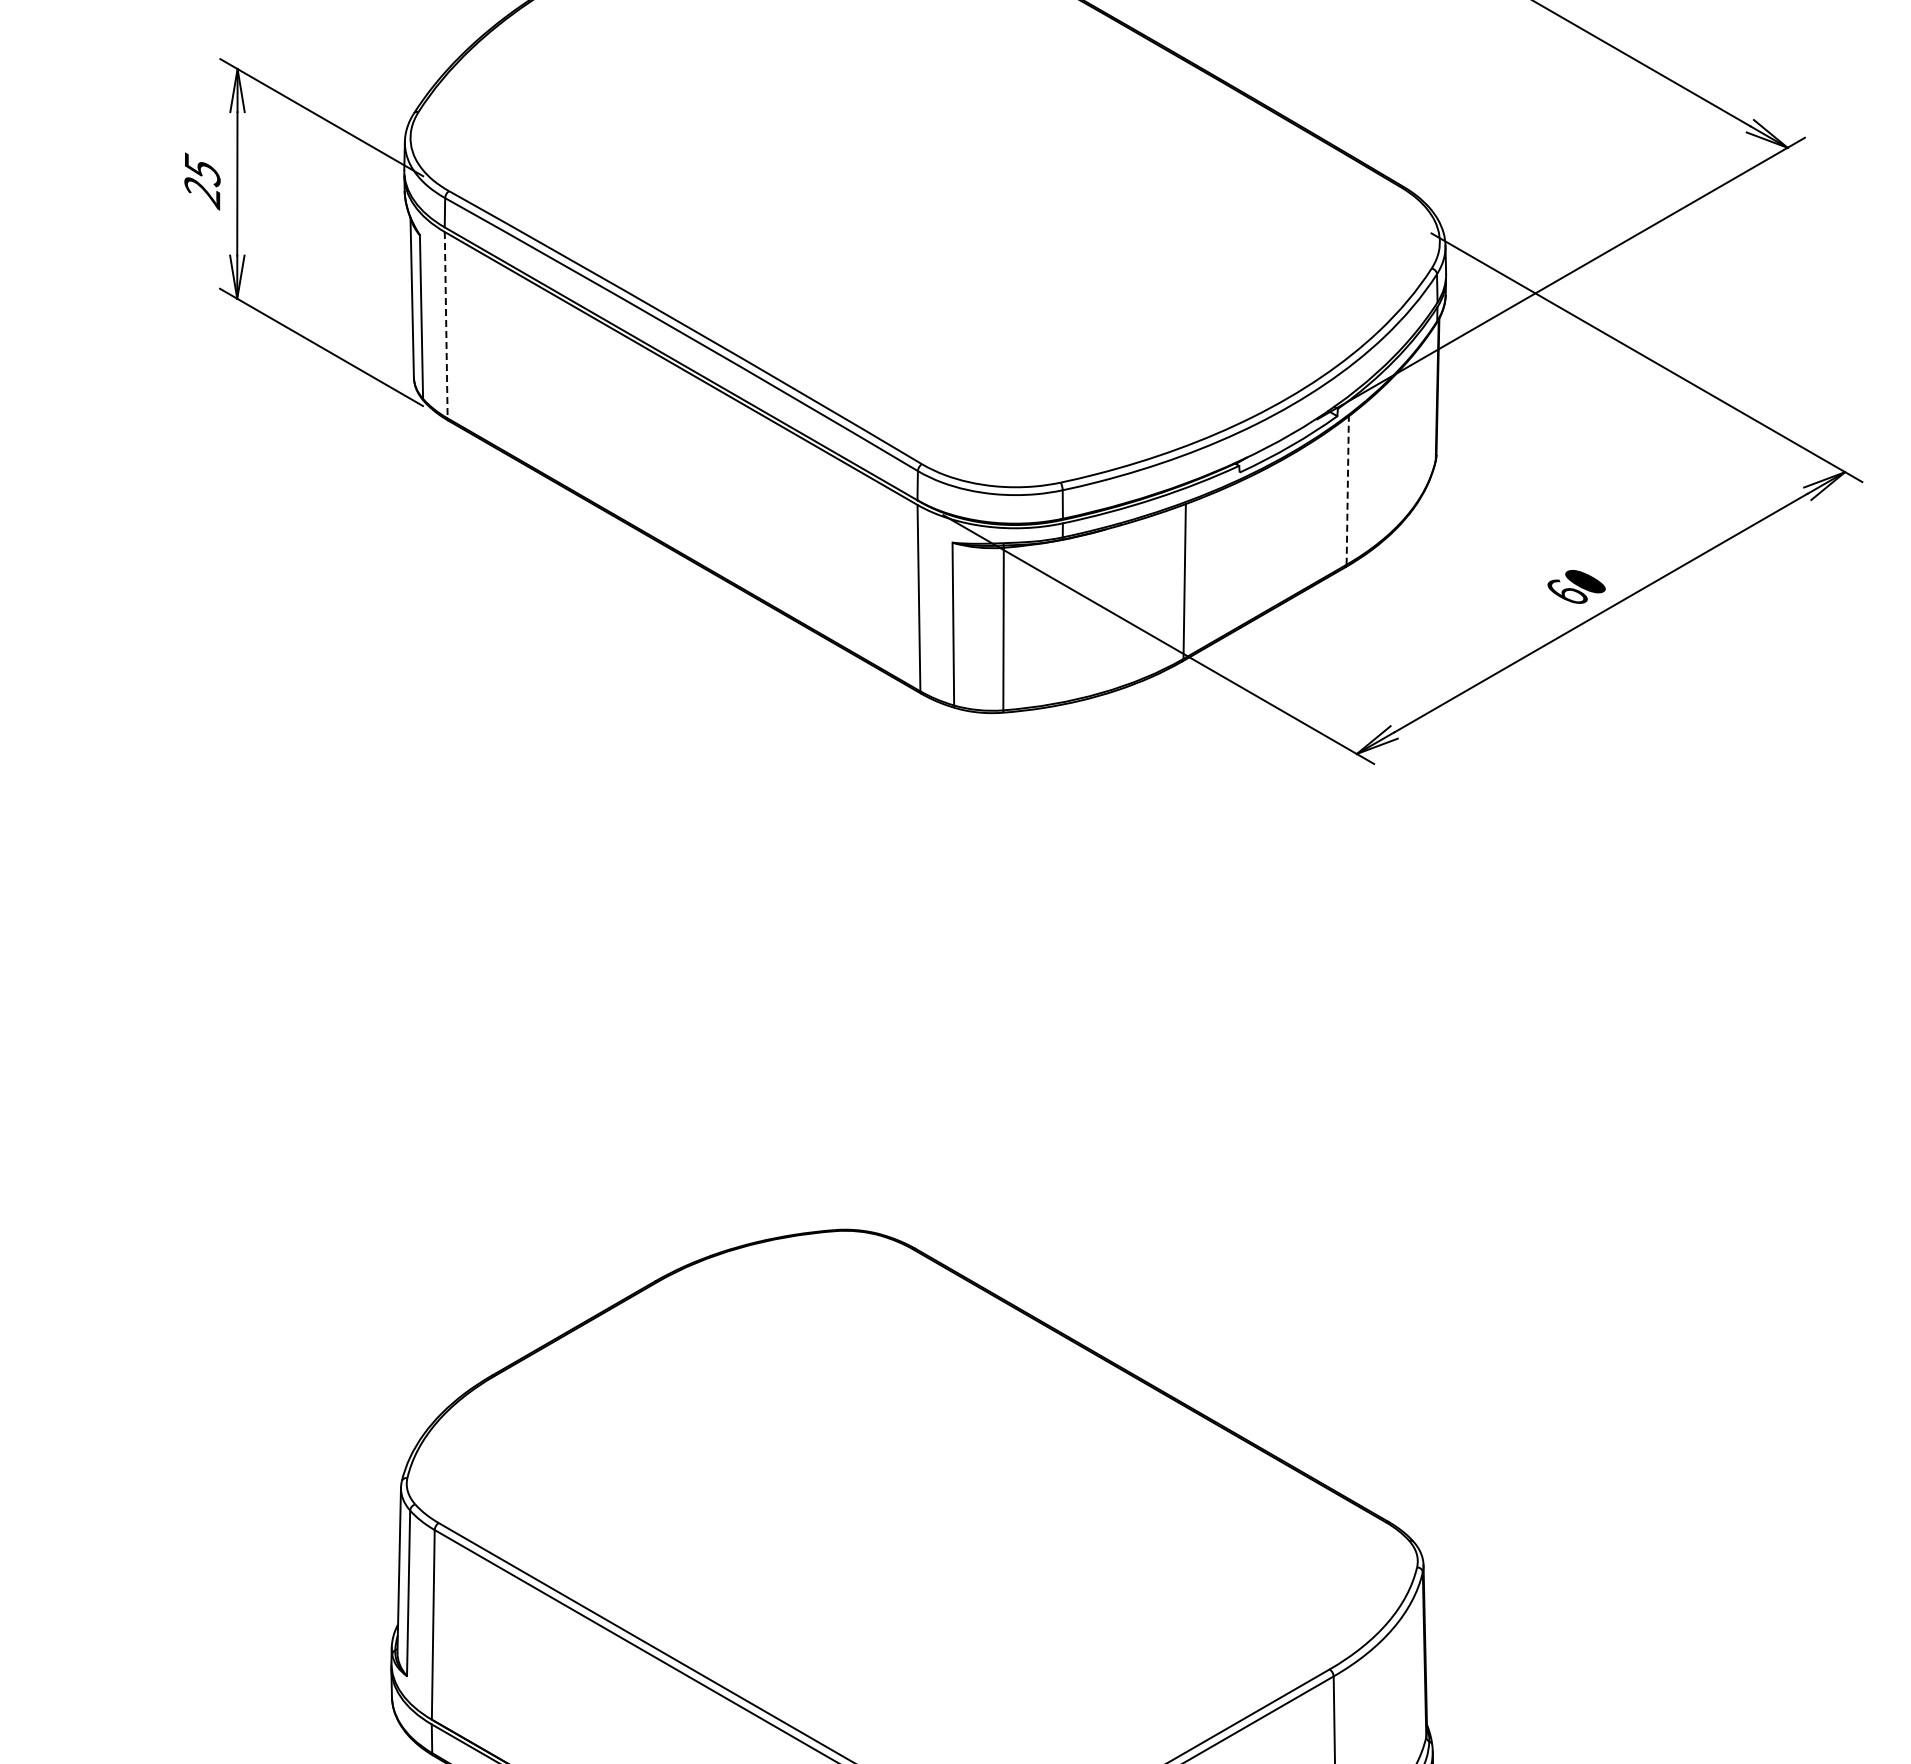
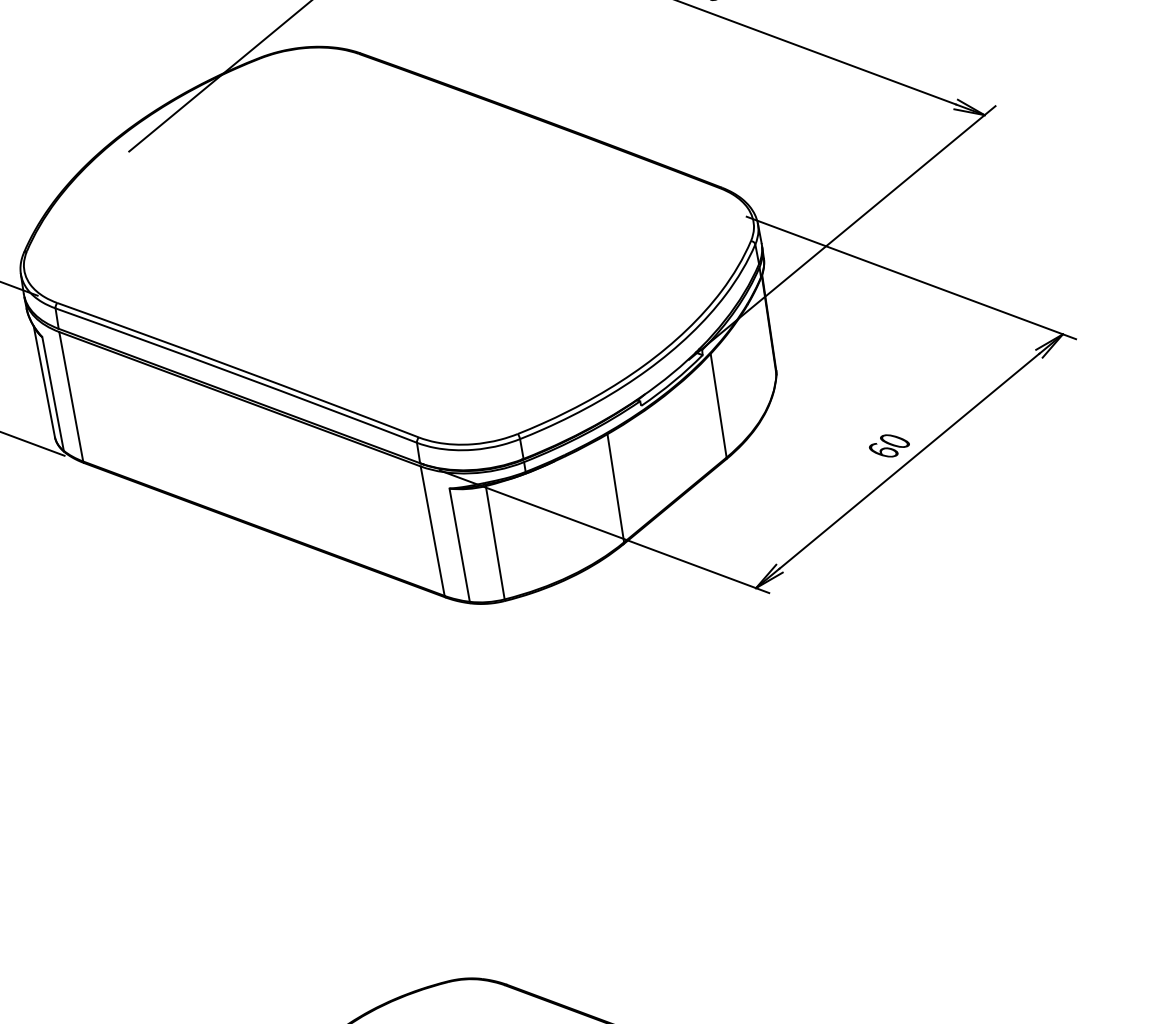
line: (446, 325) -> (71, 396), dashed -> solid
line: (1347, 490) -> (718, 405), dashed -> solid

